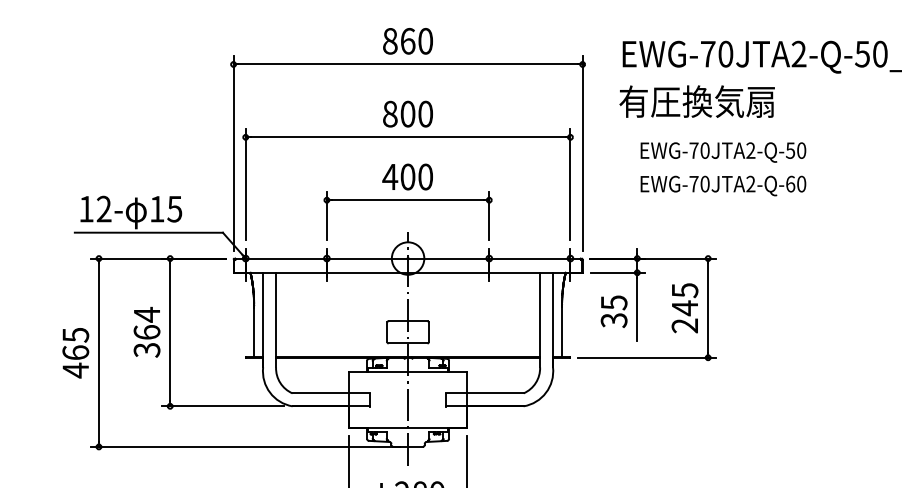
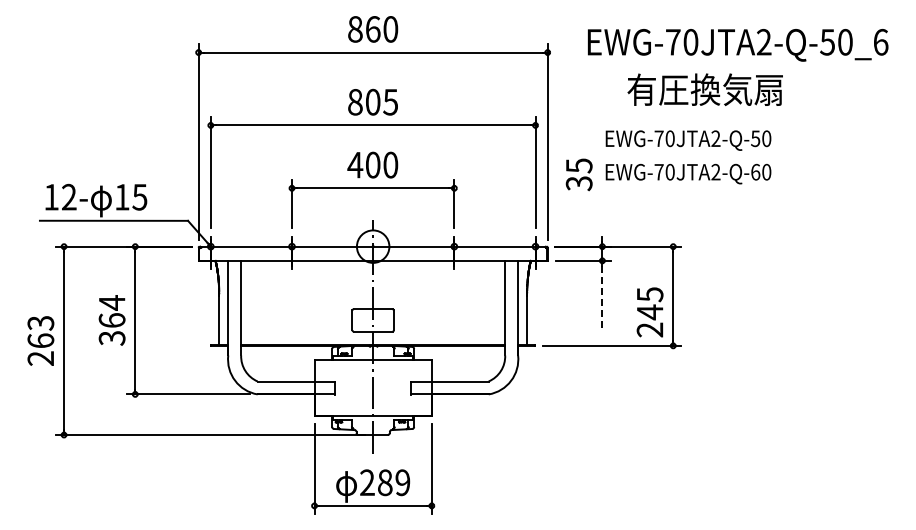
text: (696, 101) -> (704, 89), moved
text: (425, 113) -> (390, 101), 800 -> 805
text: (684, 308) -> (649, 312), moved
line: (637, 309) -> (602, 297), solid -> dashed
text: (613, 311) -> (578, 174), moved
text: (75, 353) -> (40, 341), 465 -> 263

